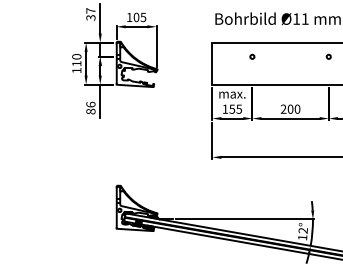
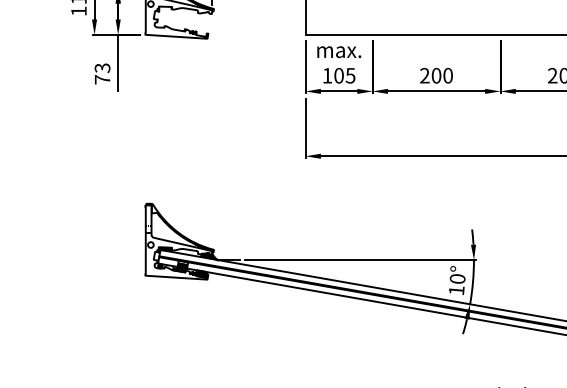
text: (90, 107) -> (101, 72), 86 -> 73
text: (232, 108) -> (339, 74), 155 -> 105
text: (302, 230) -> (456, 278), 12° -> 10°

